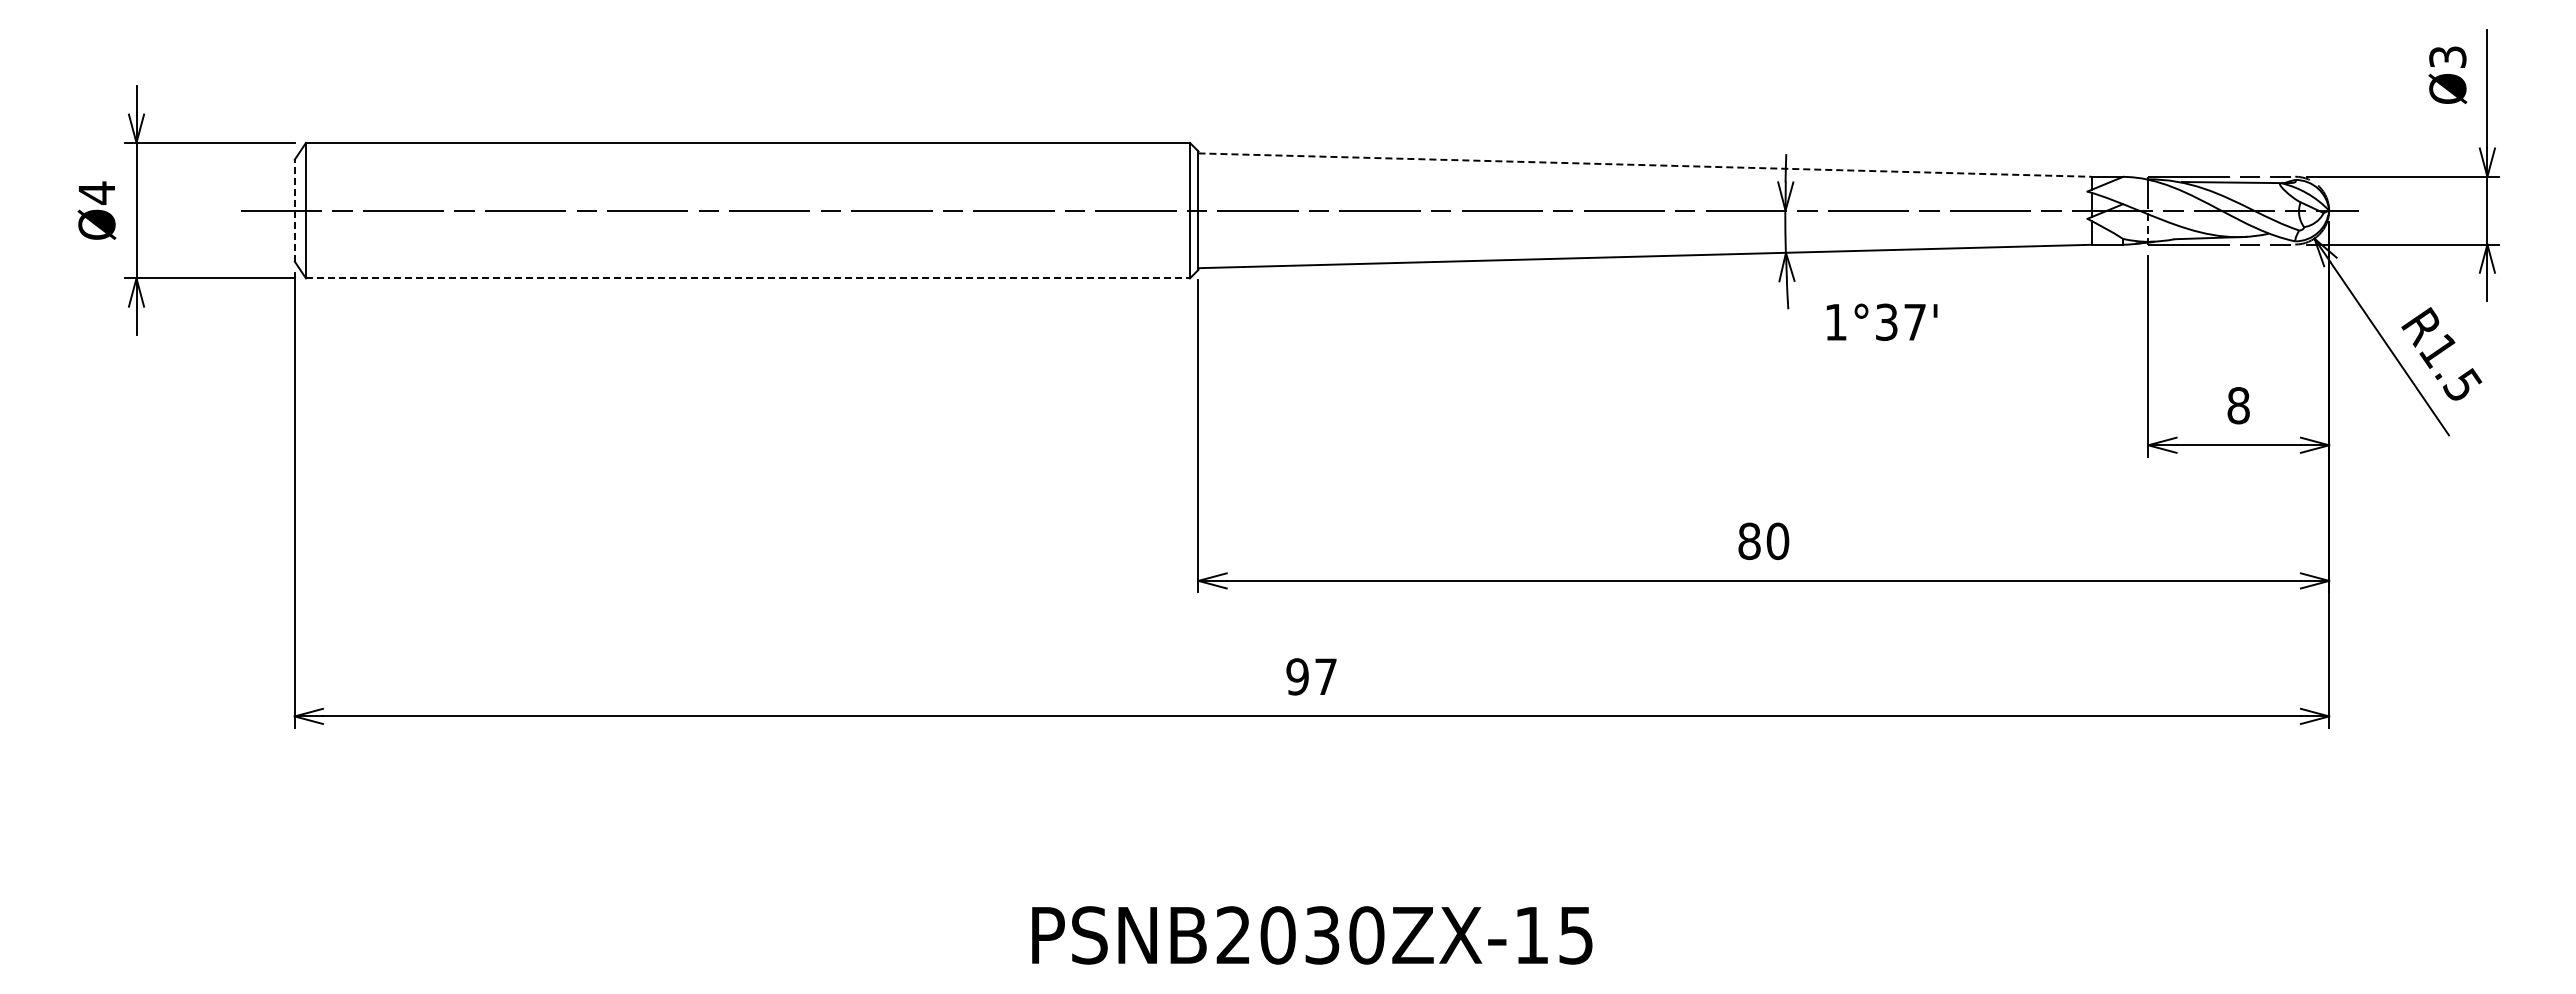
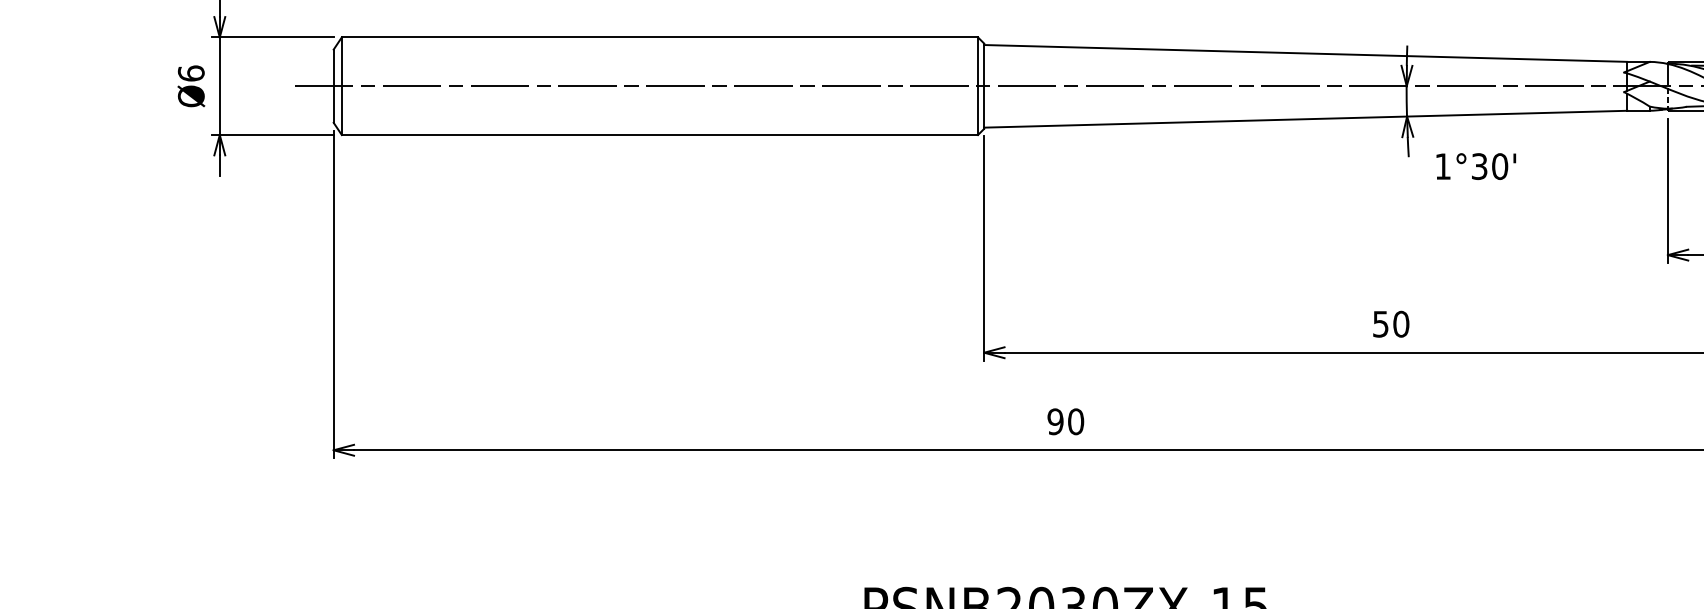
line: (1645, 165) -> (1305, 53), dashed -> solid
text: (96, 192) -> (191, 73), Ø4 -> Ø6
line: (294, 210) -> (333, 86), dashed -> solid
line: (747, 278) -> (659, 135), dashed -> solid
text: (1915, 321) -> (1500, 166), 1°37' -> 1°30'
text: (1749, 541) -> (1380, 324), 80 -> 50
text: (1326, 676) -> (1076, 421), 97 -> 90

